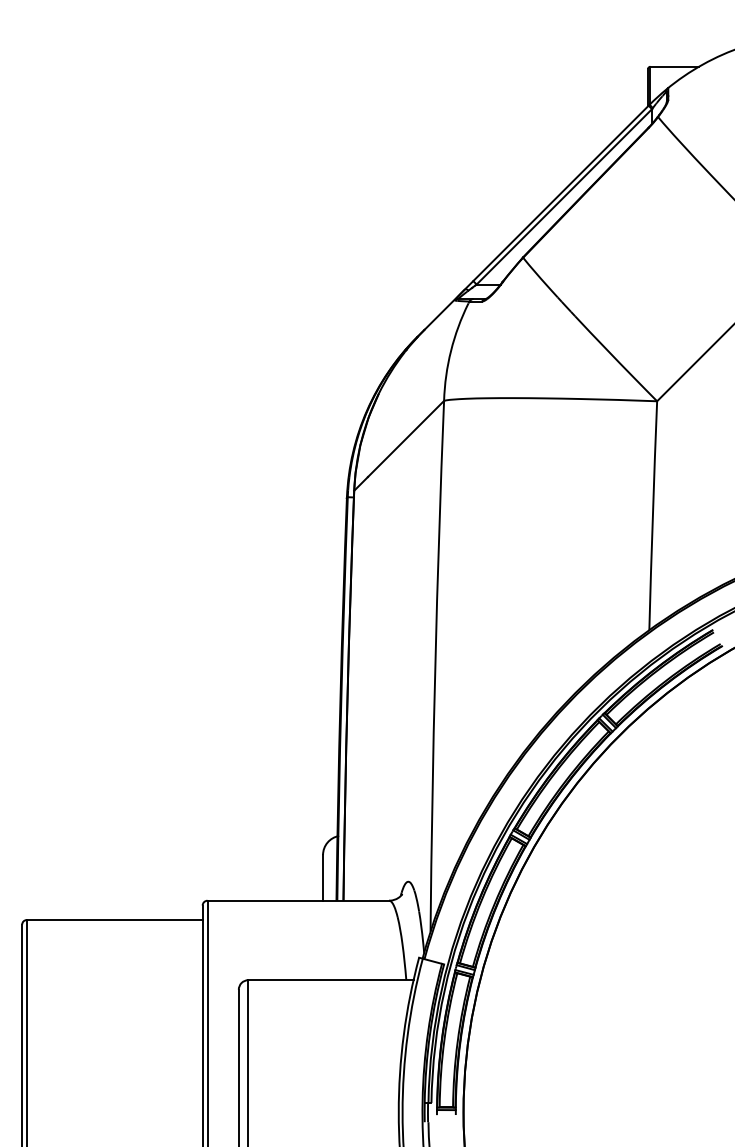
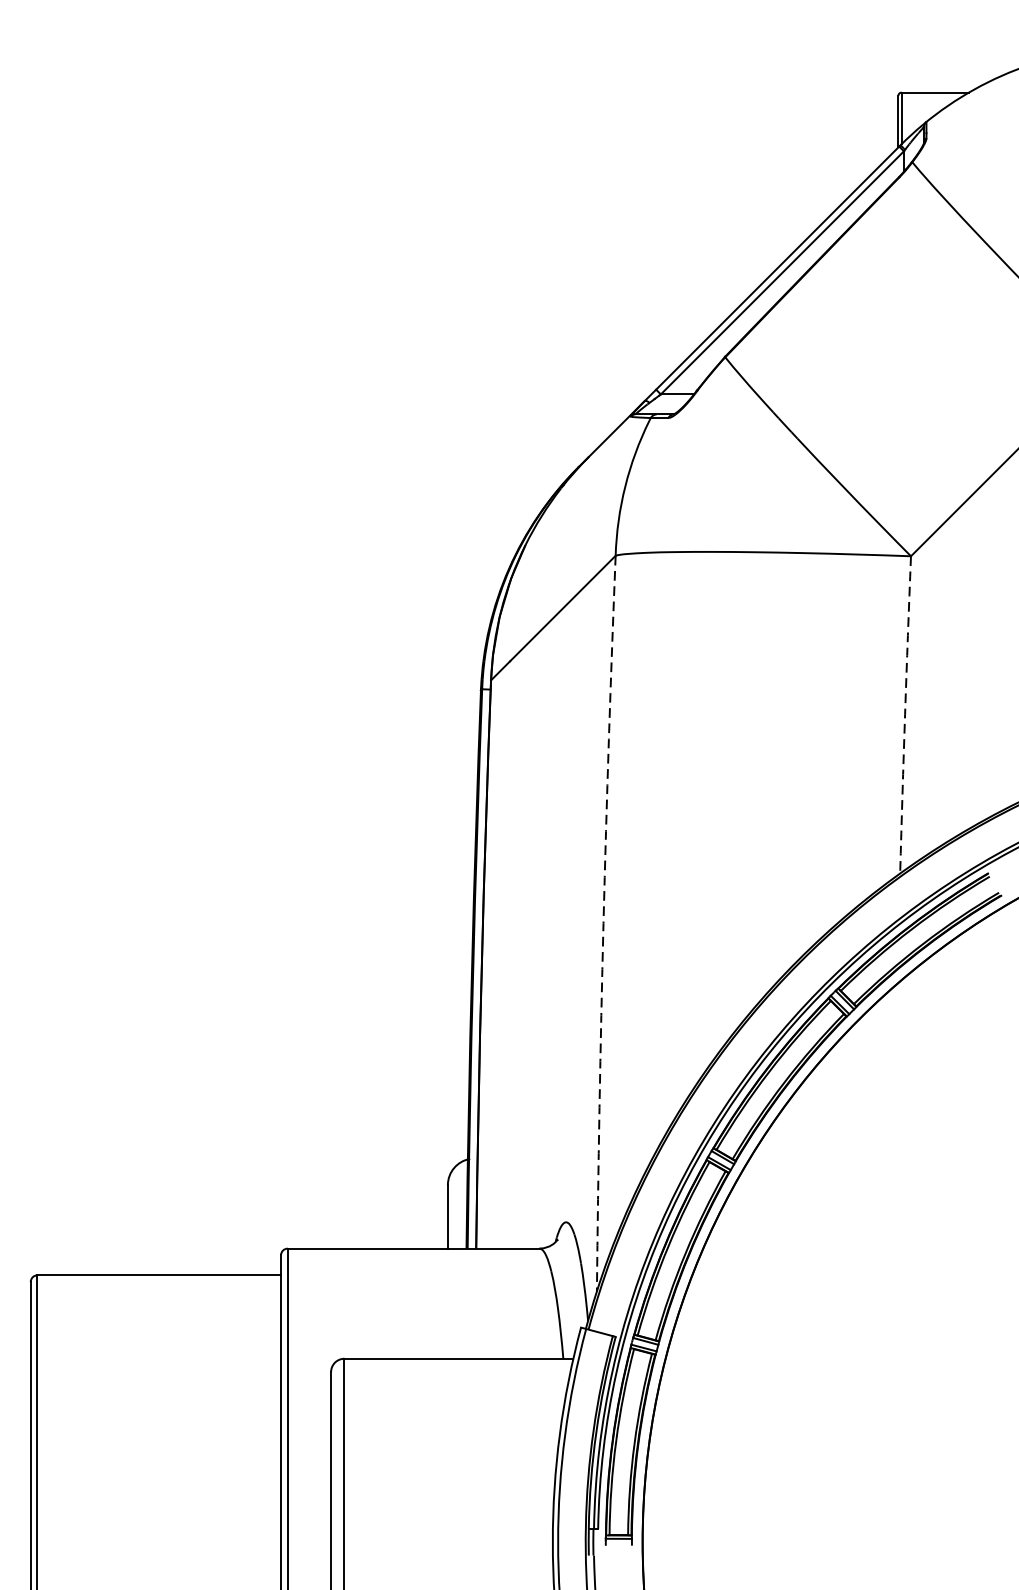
arc: (652, 515) -> (904, 714), solid -> dashed
arc: (435, 666) -> (603, 923), solid -> dashed

